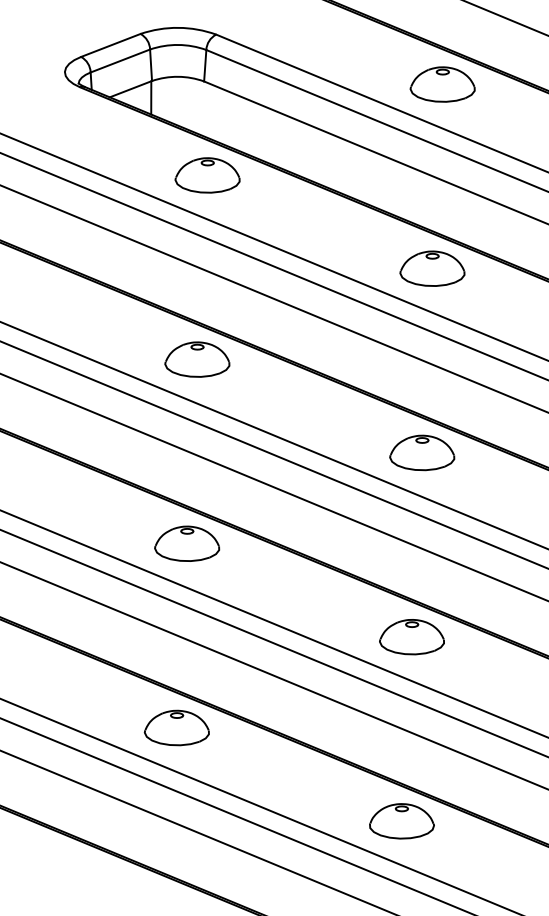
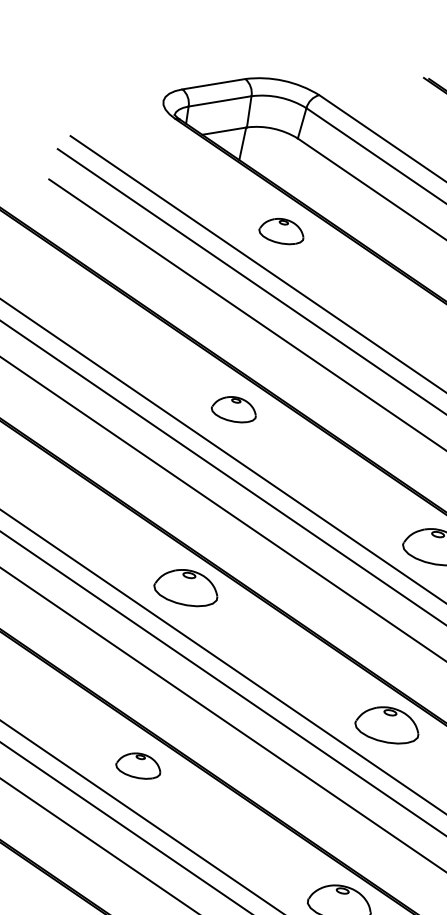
part: (207, 175) -> (281, 231), size x0.7
part: (197, 359) -> (234, 409), size x0.7
part: (176, 727) -> (138, 765), size x0.7

